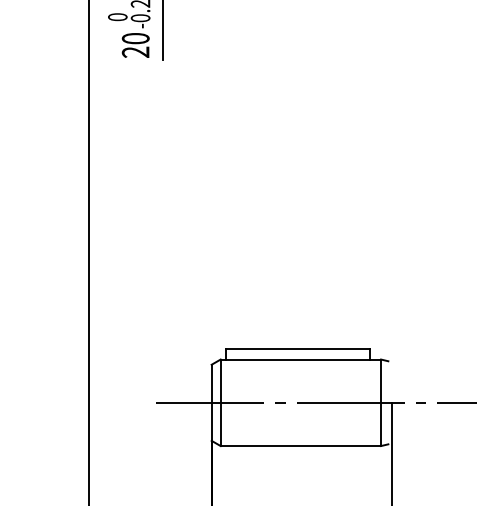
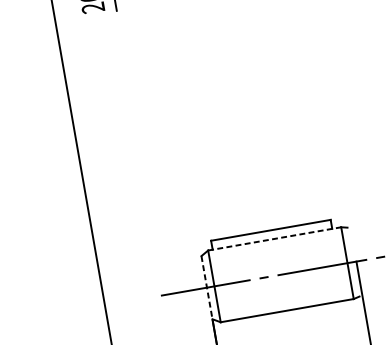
line: (301, 359) -> (275, 238), solid -> dashed
line: (211, 403) -> (206, 288), solid -> dashed

